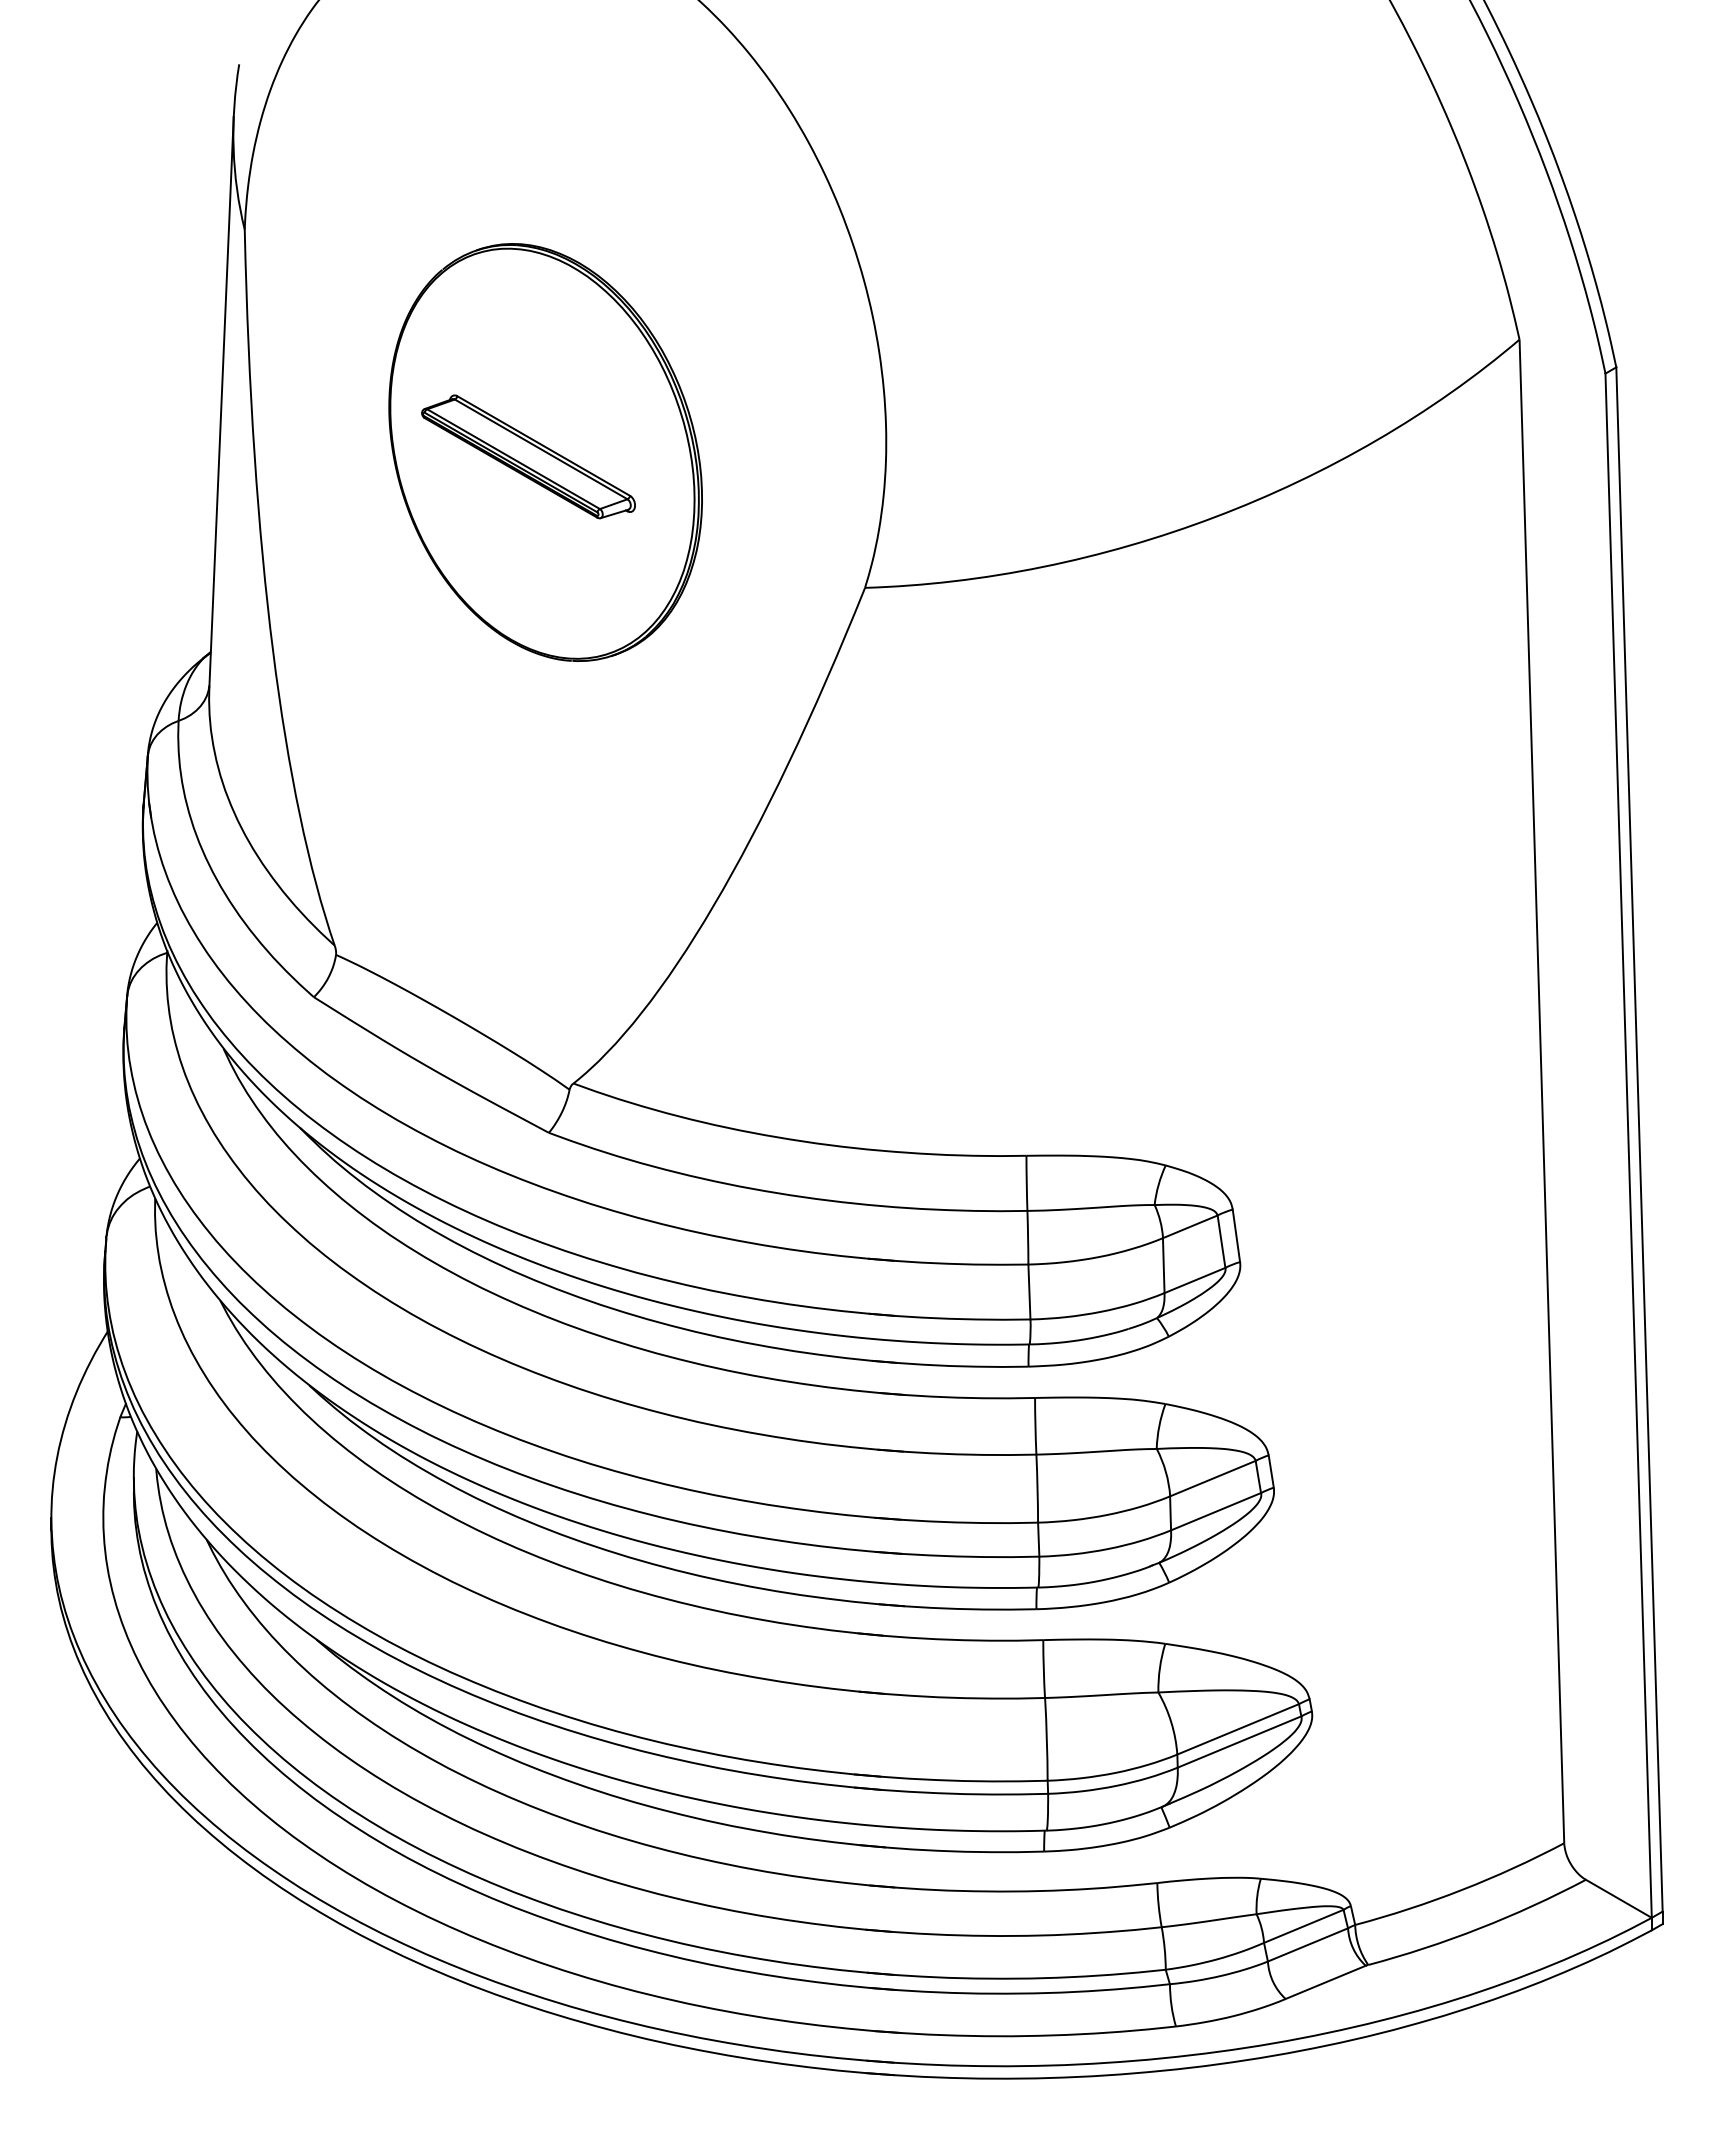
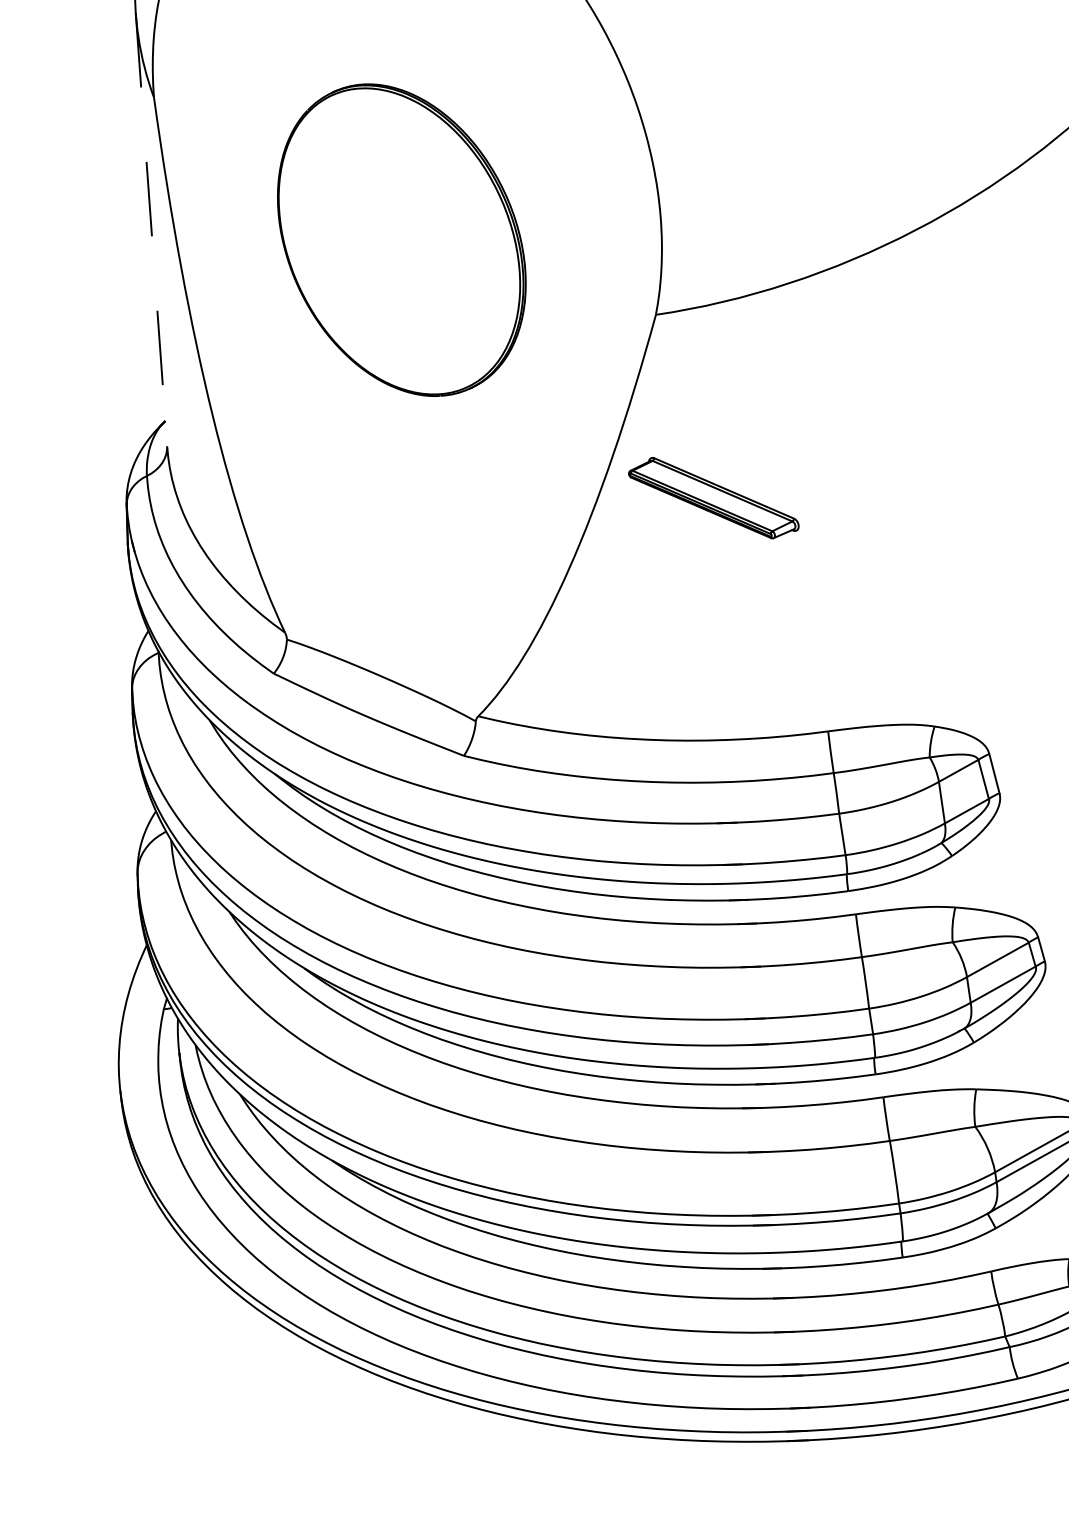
line: (221, 402) -> (151, 230), solid -> dashed
part: (528, 456) -> (713, 497), moved

